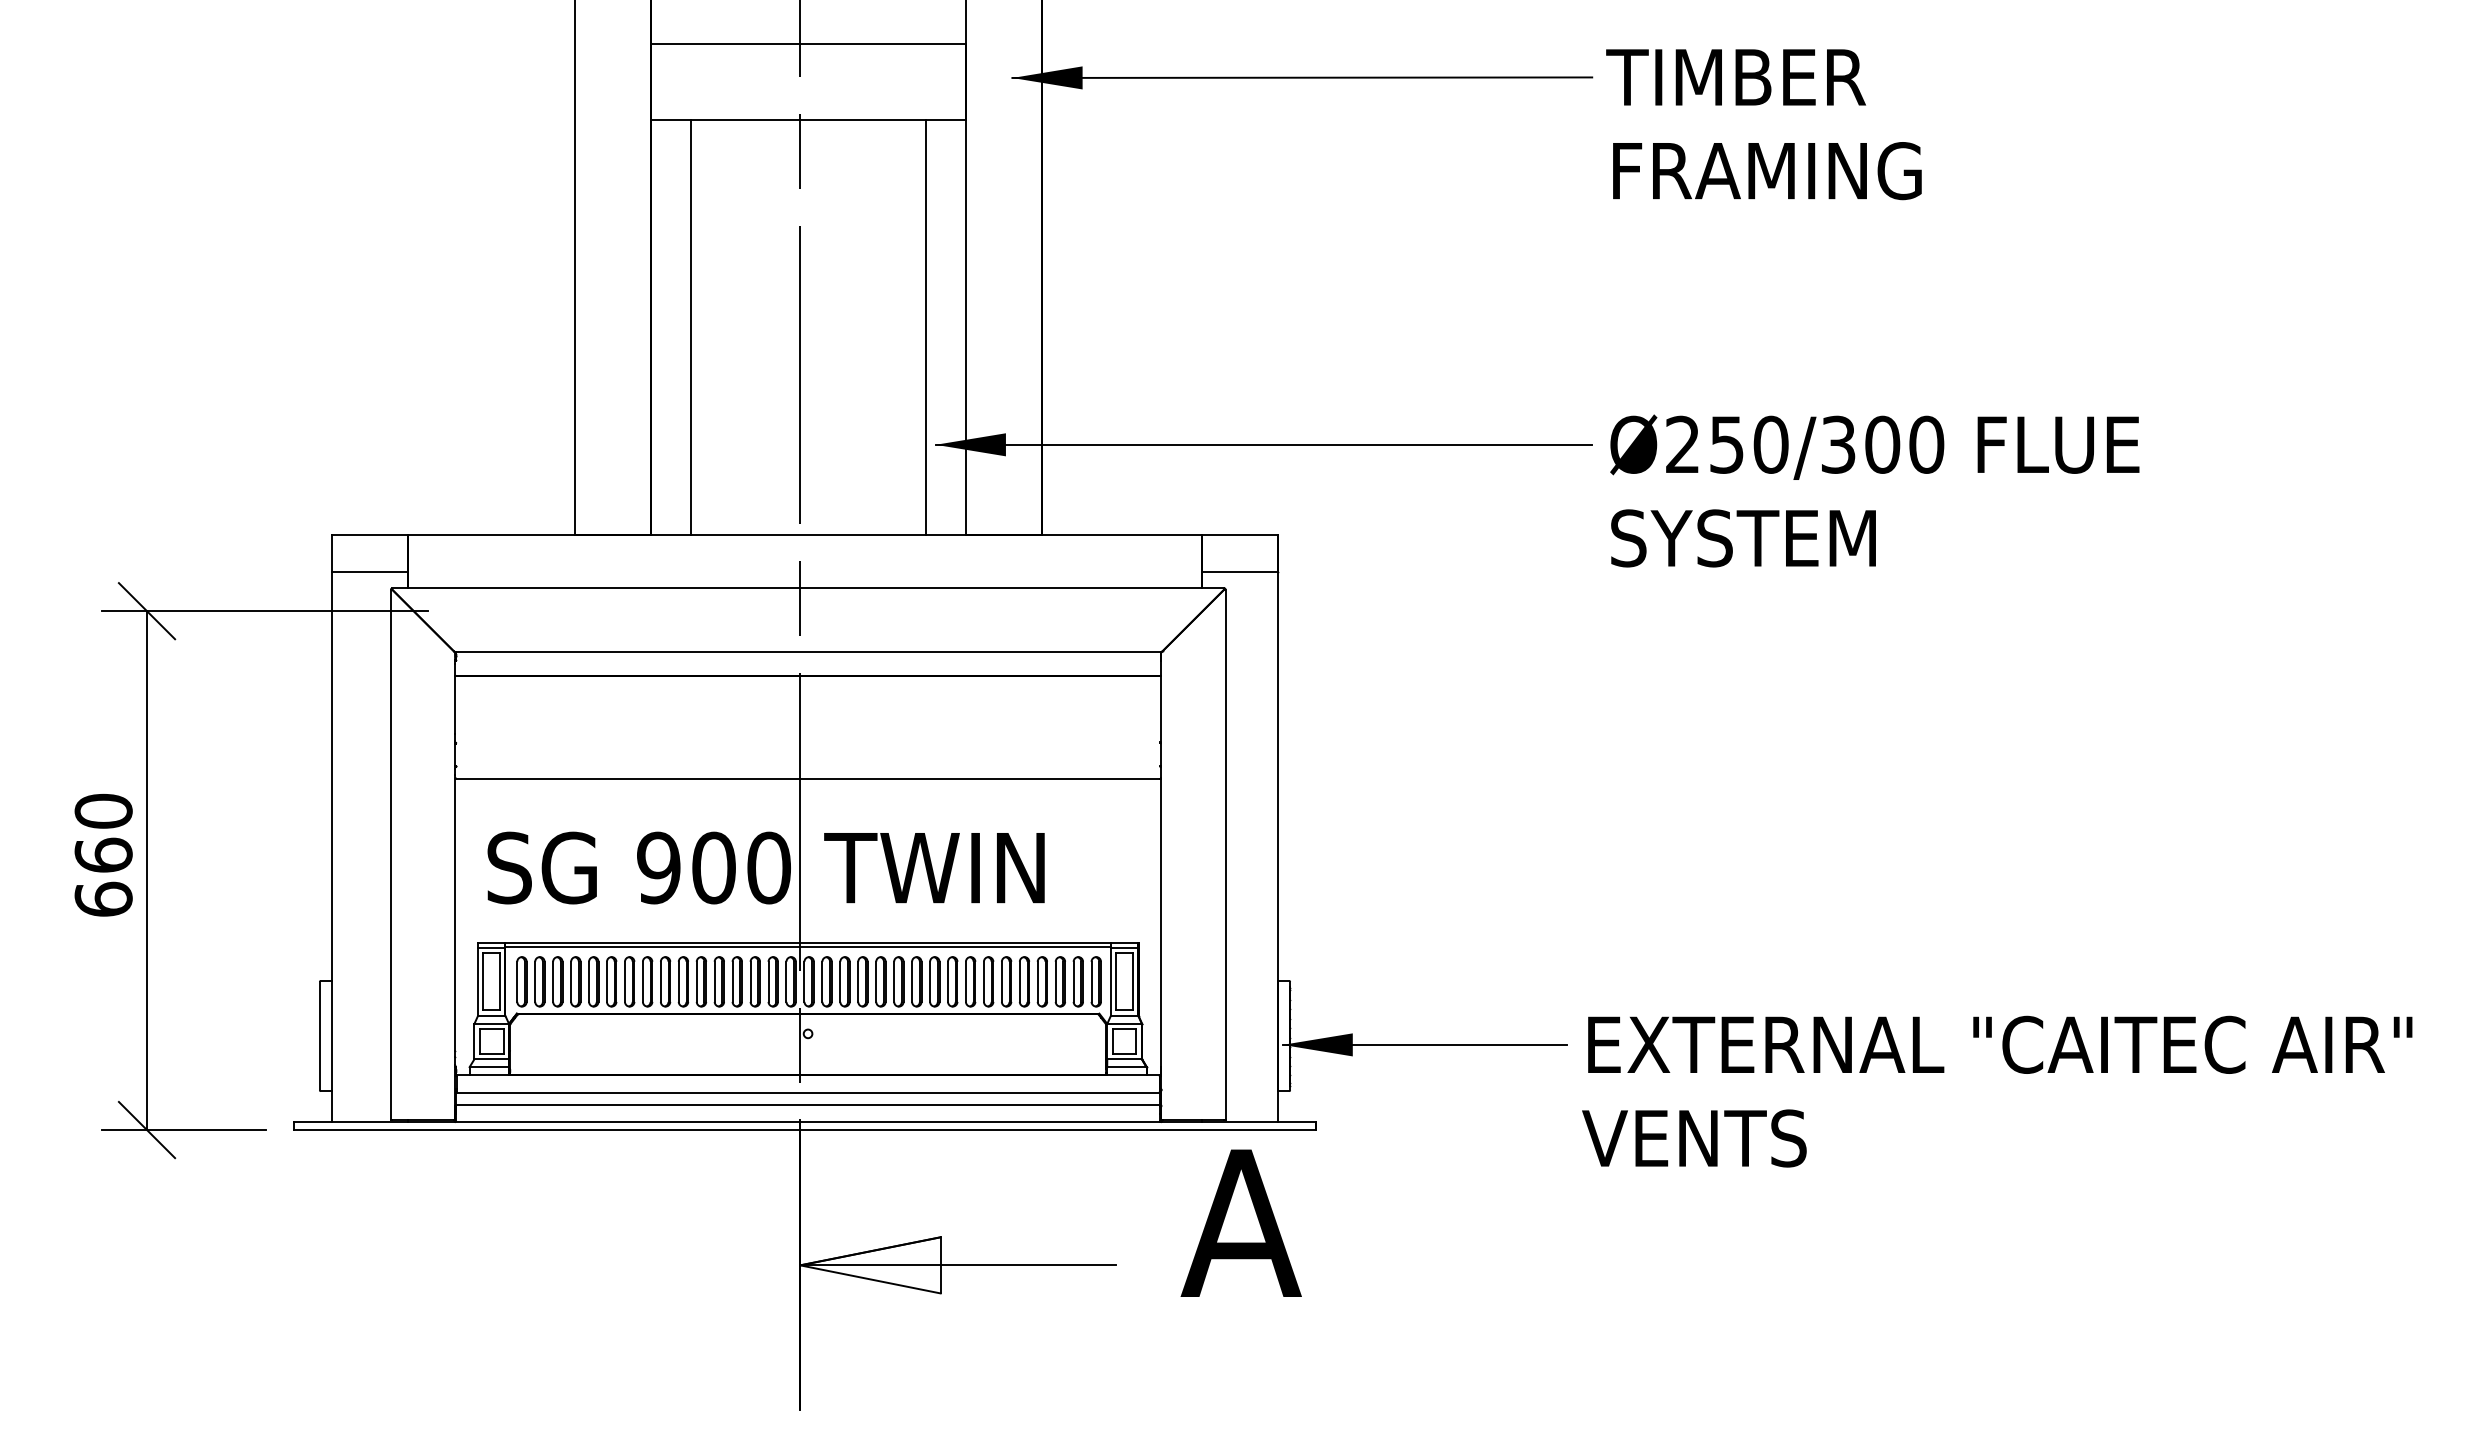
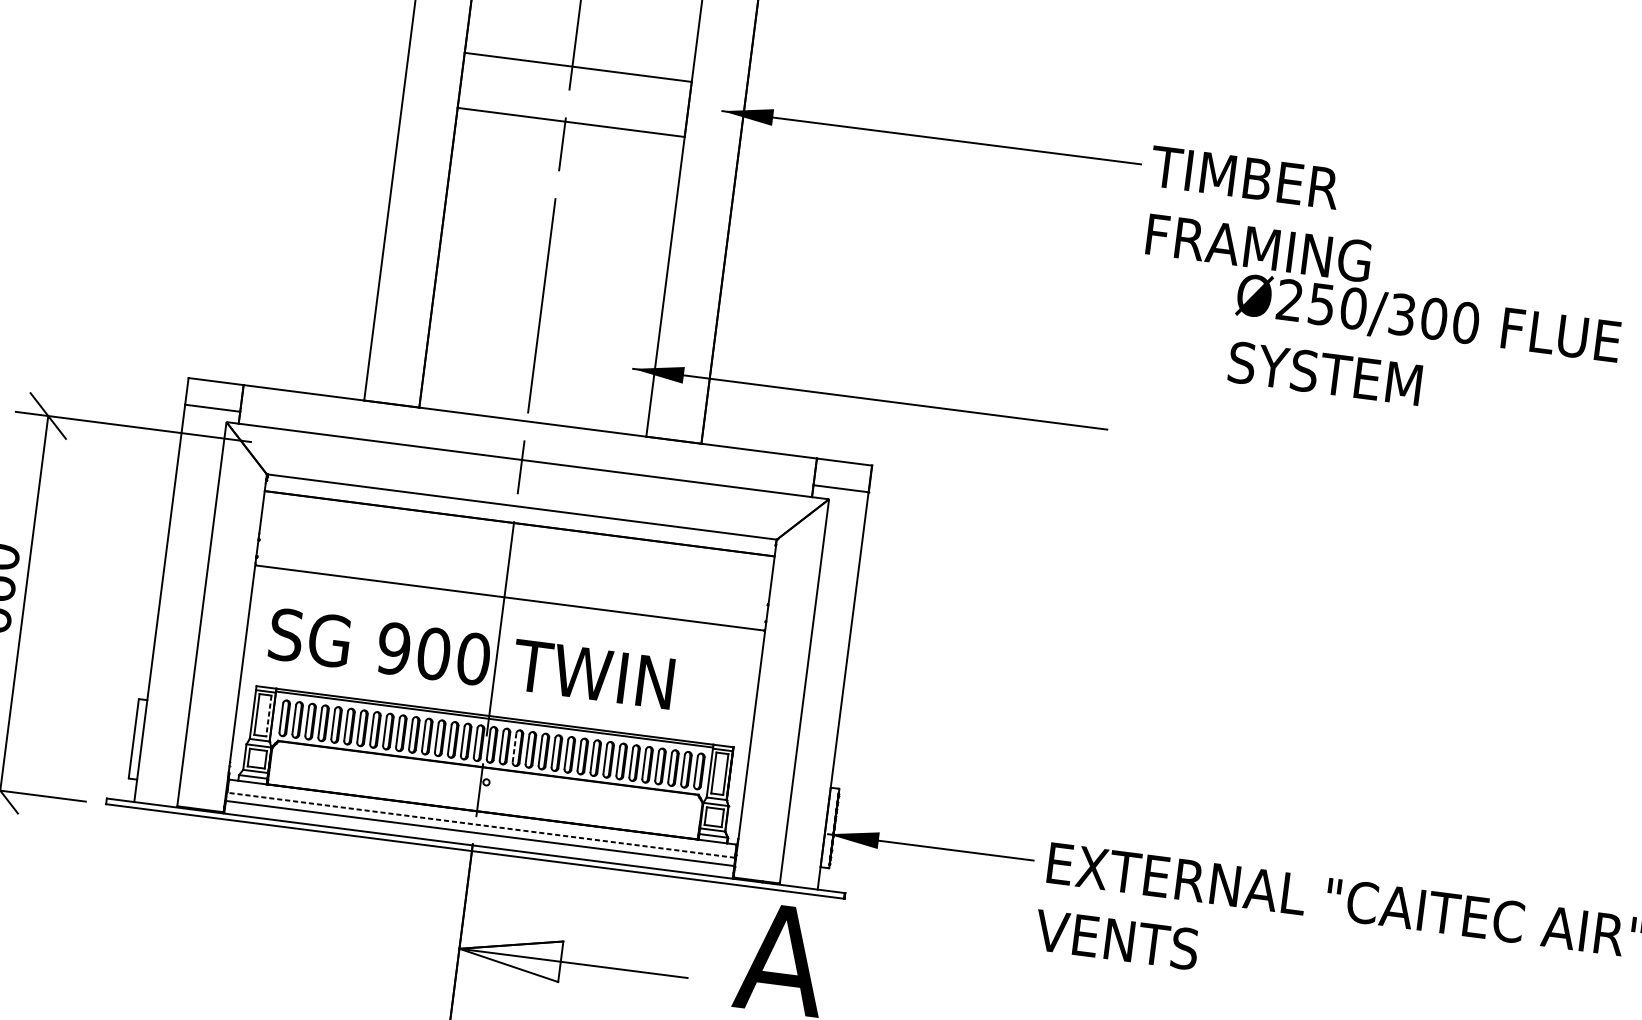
line: (690, 326) -> (467, 260), removed
line: (926, 326) -> (637, 282), removed
text: (1874, 490) -> (1424, 351), moved
line: (499, 981) -> (268, 716), solid -> dashed
line: (840, 982) -> (514, 748), solid -> dashed
line: (807, 1093) -> (480, 825), solid -> dashed

